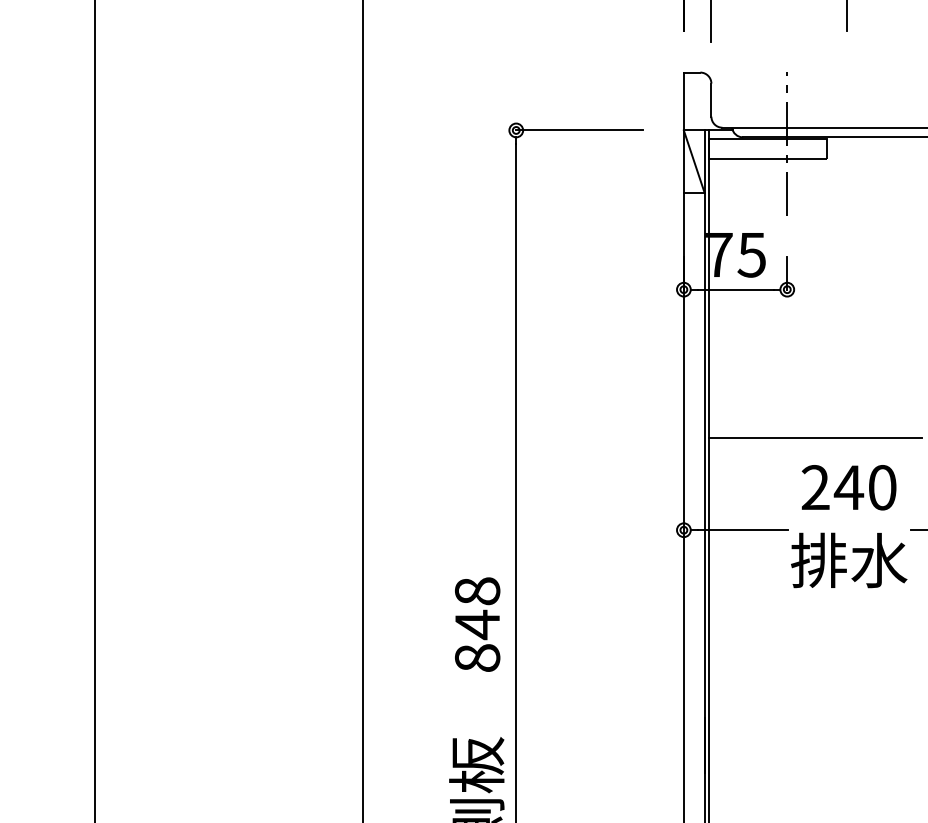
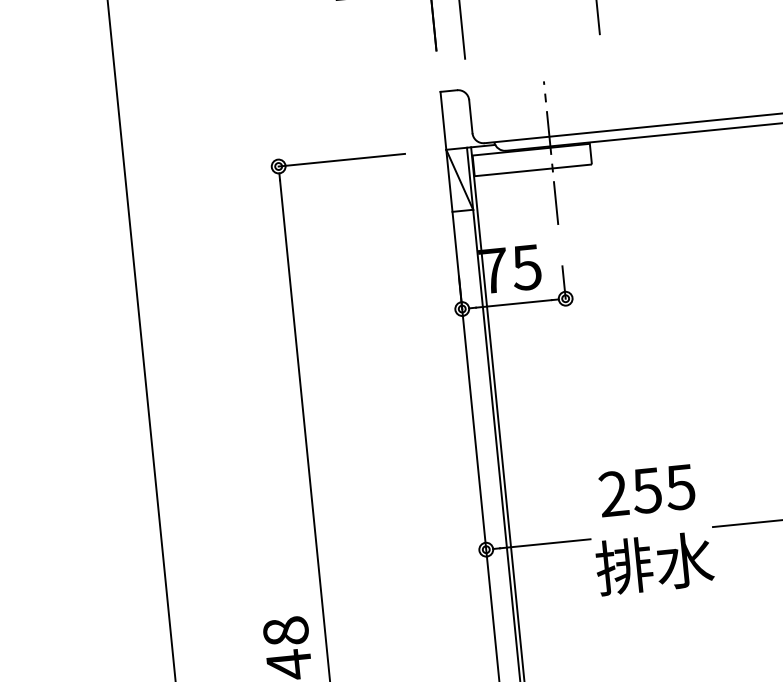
line: (814, 437) -> (607, 443), removed
text: (864, 487) -> (662, 488), 240 -> 255

